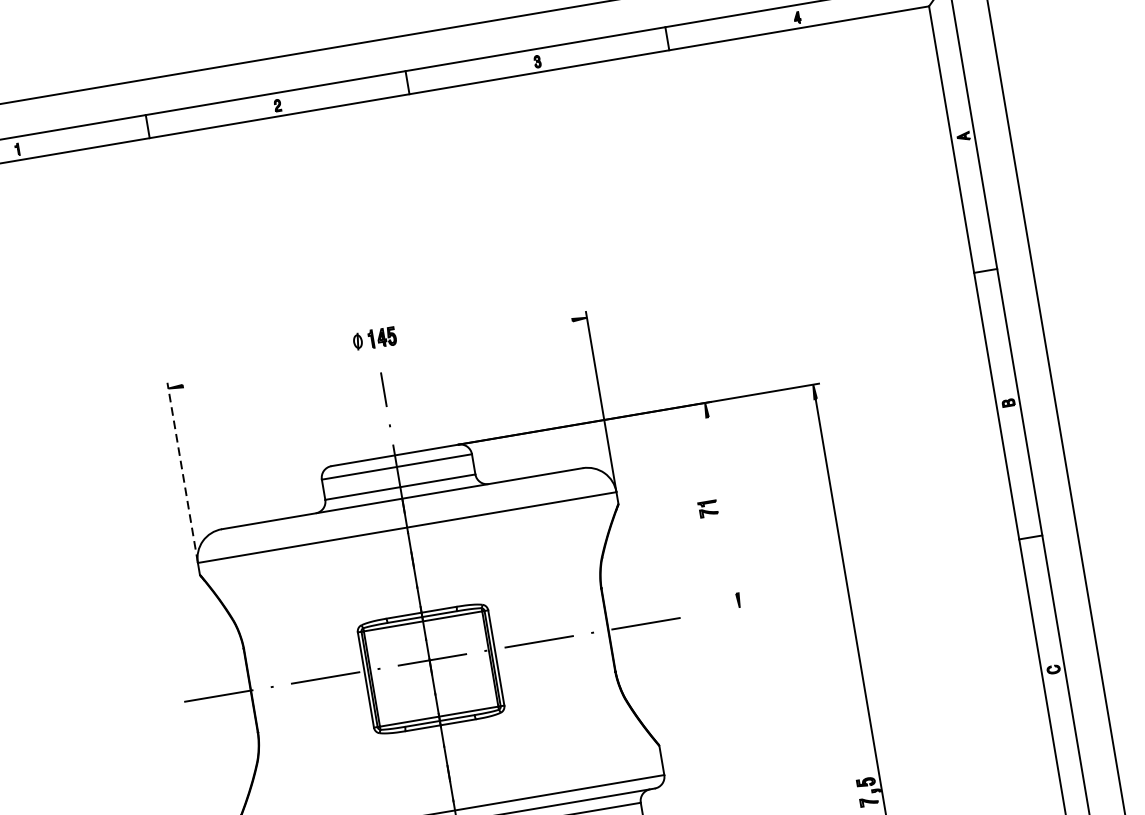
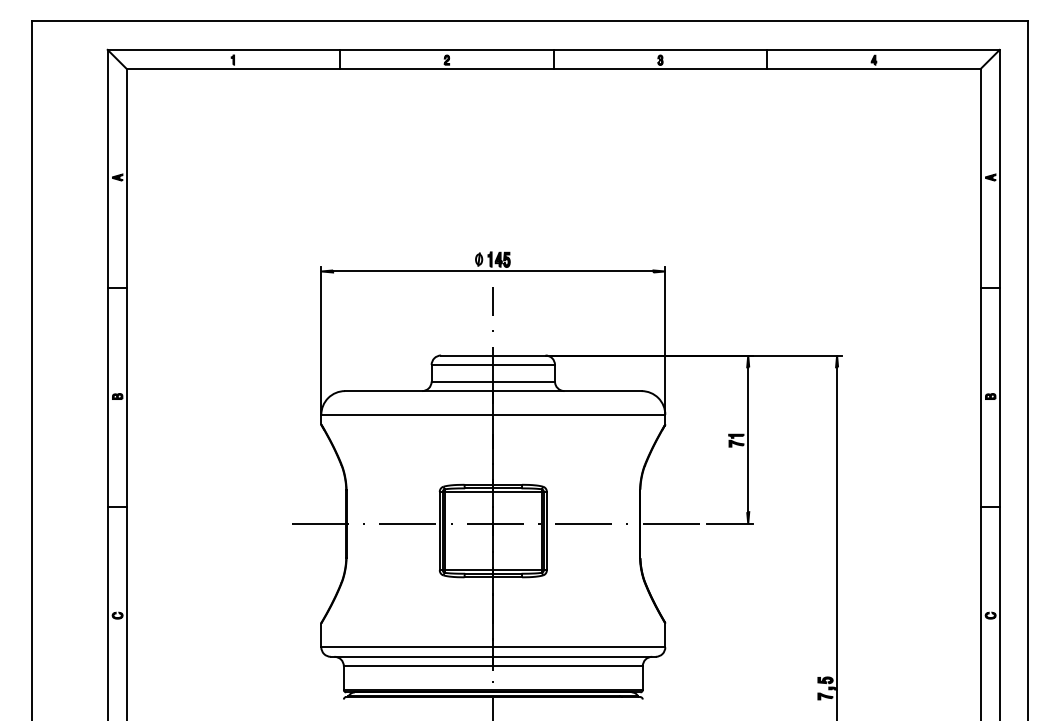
line: (377, 353) -> (493, 271), added
line: (182, 472) -> (321, 340), dashed -> solid
line: (722, 505) -> (748, 439), added
line: (716, 611) -> (729, 523), added

